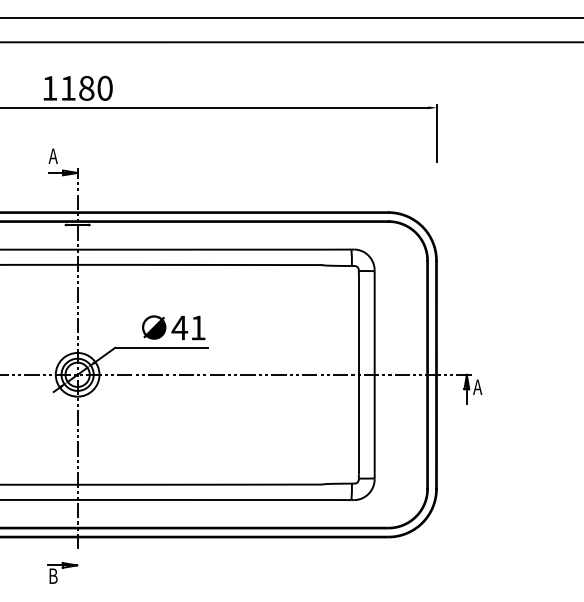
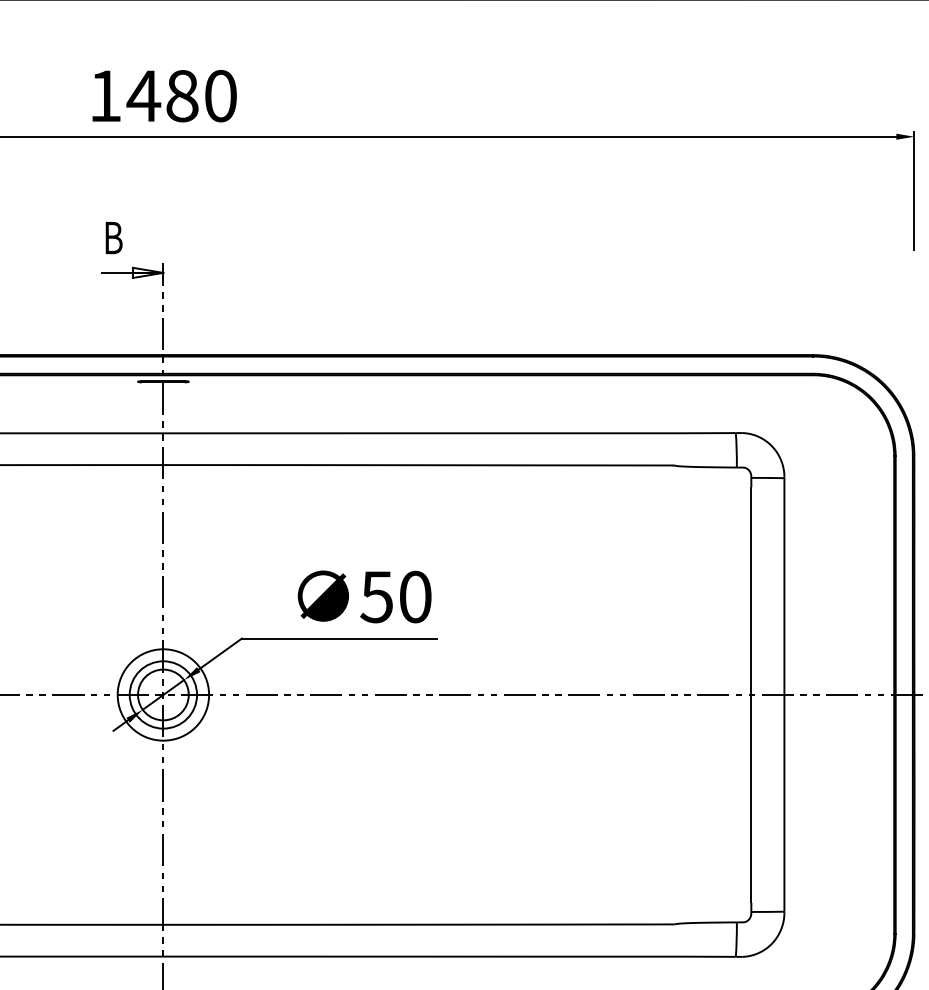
text: (68, 88) -> (144, 96), 1180 -> 1480
text: (53, 155) -> (112, 236), A -> B
text: (188, 327) -> (395, 596), 41 -> 50

